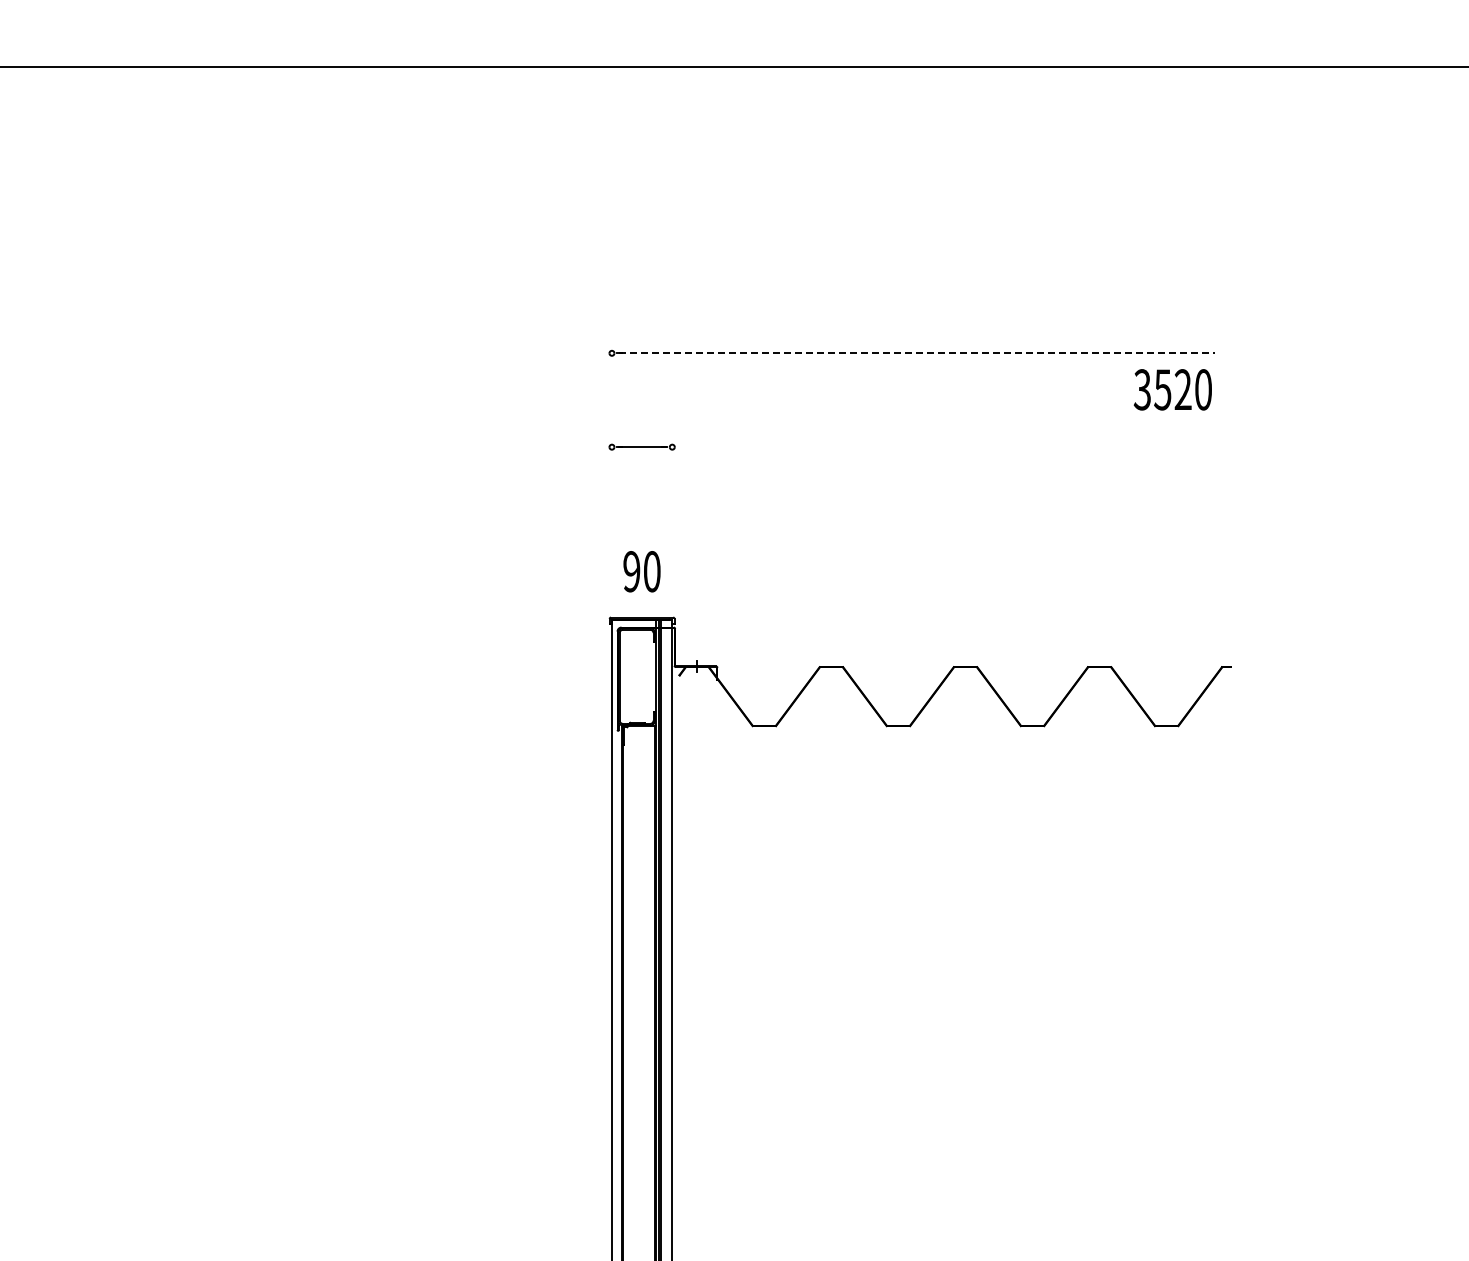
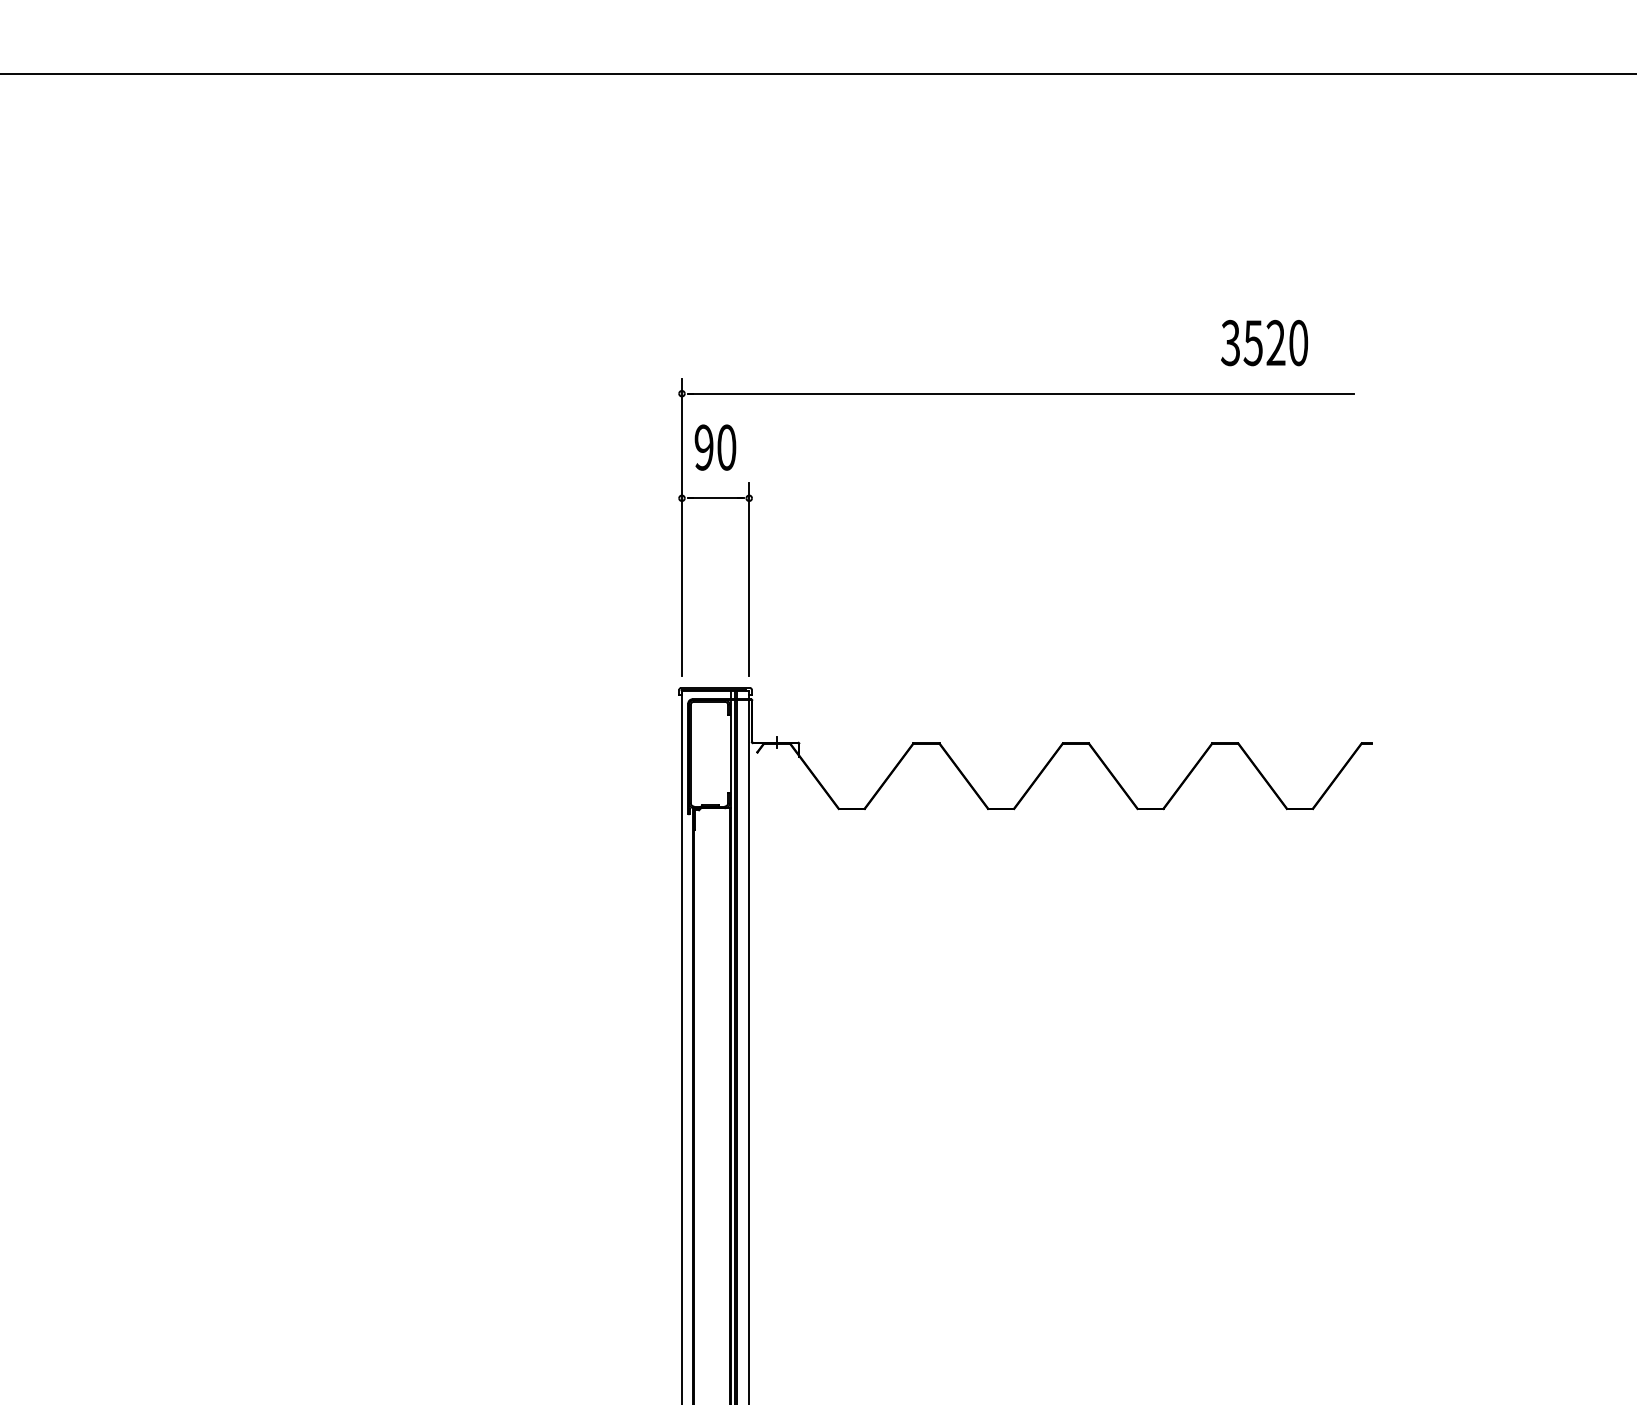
line: (917, 353) -> (1022, 393), dashed -> solid
text: (1172, 389) -> (1264, 342), moved
line: (611, 472) -> (681, 526), added
line: (672, 519) -> (749, 578), added
text: (641, 571) -> (714, 447), moved

